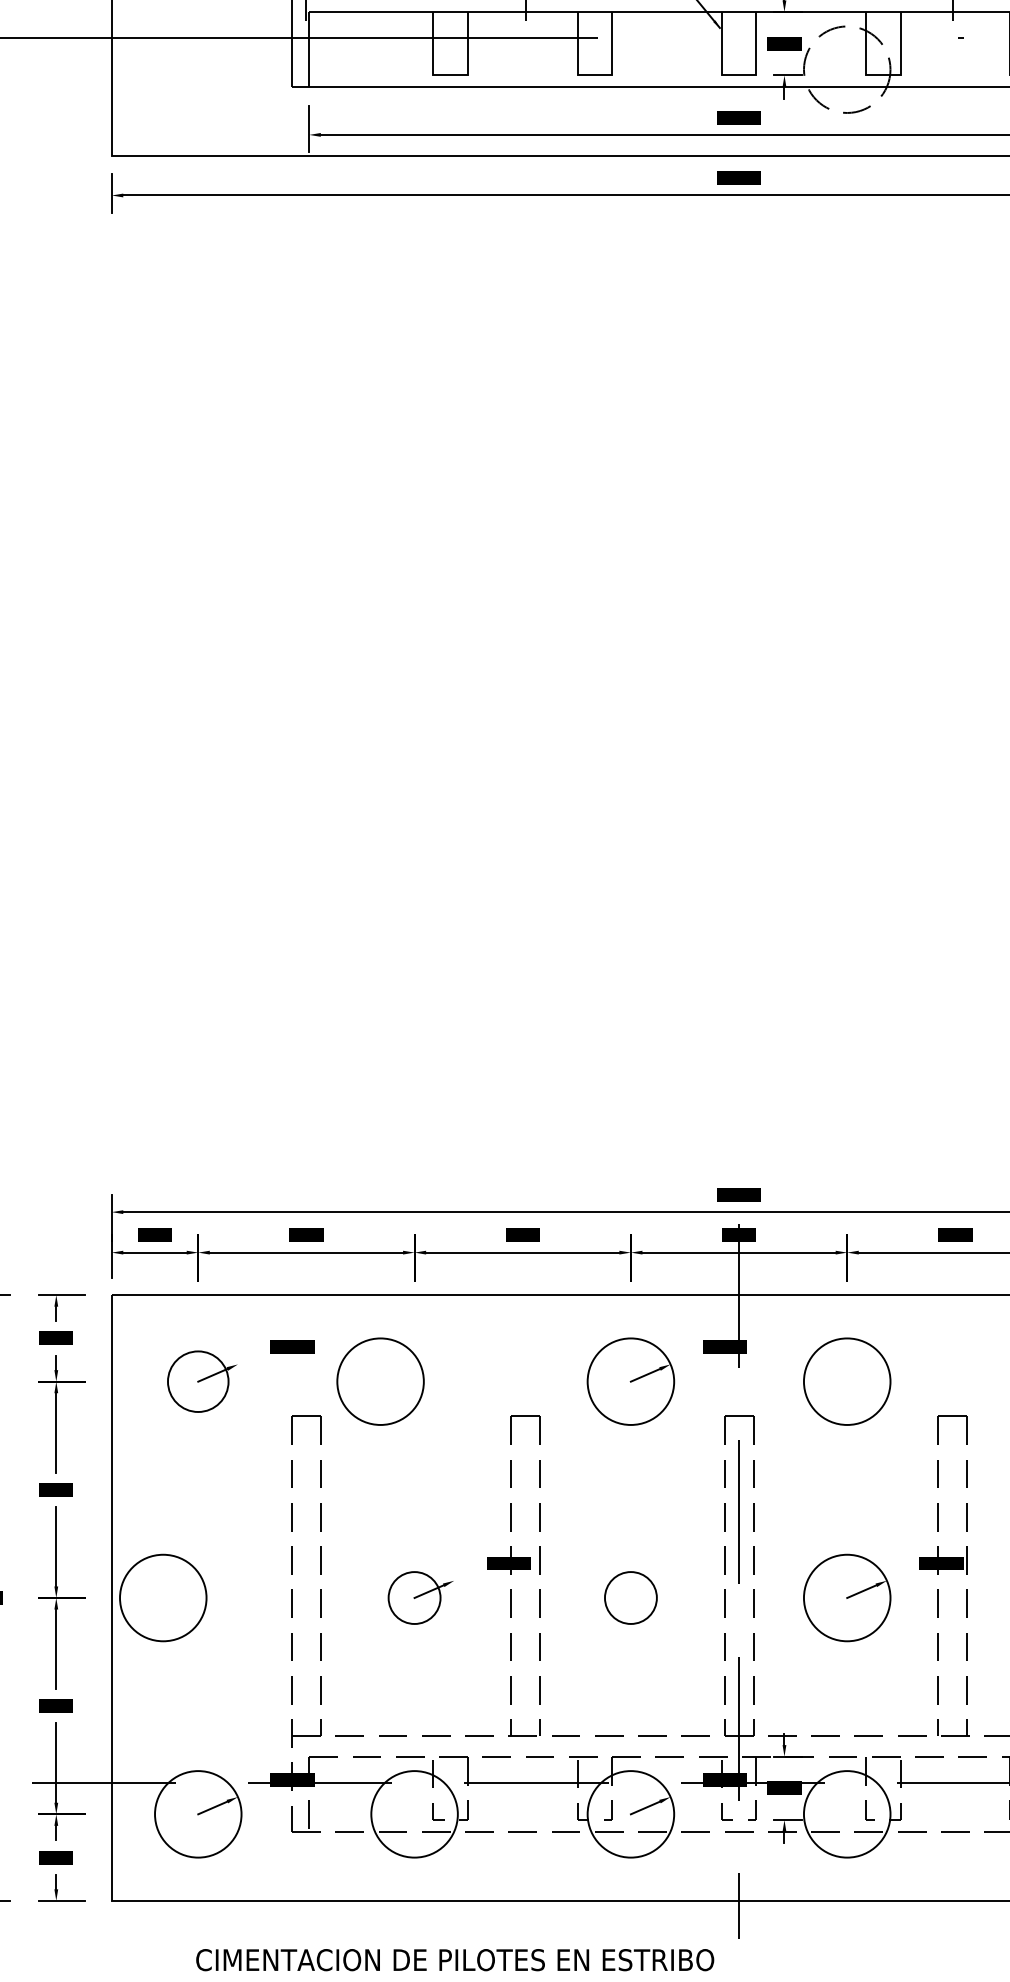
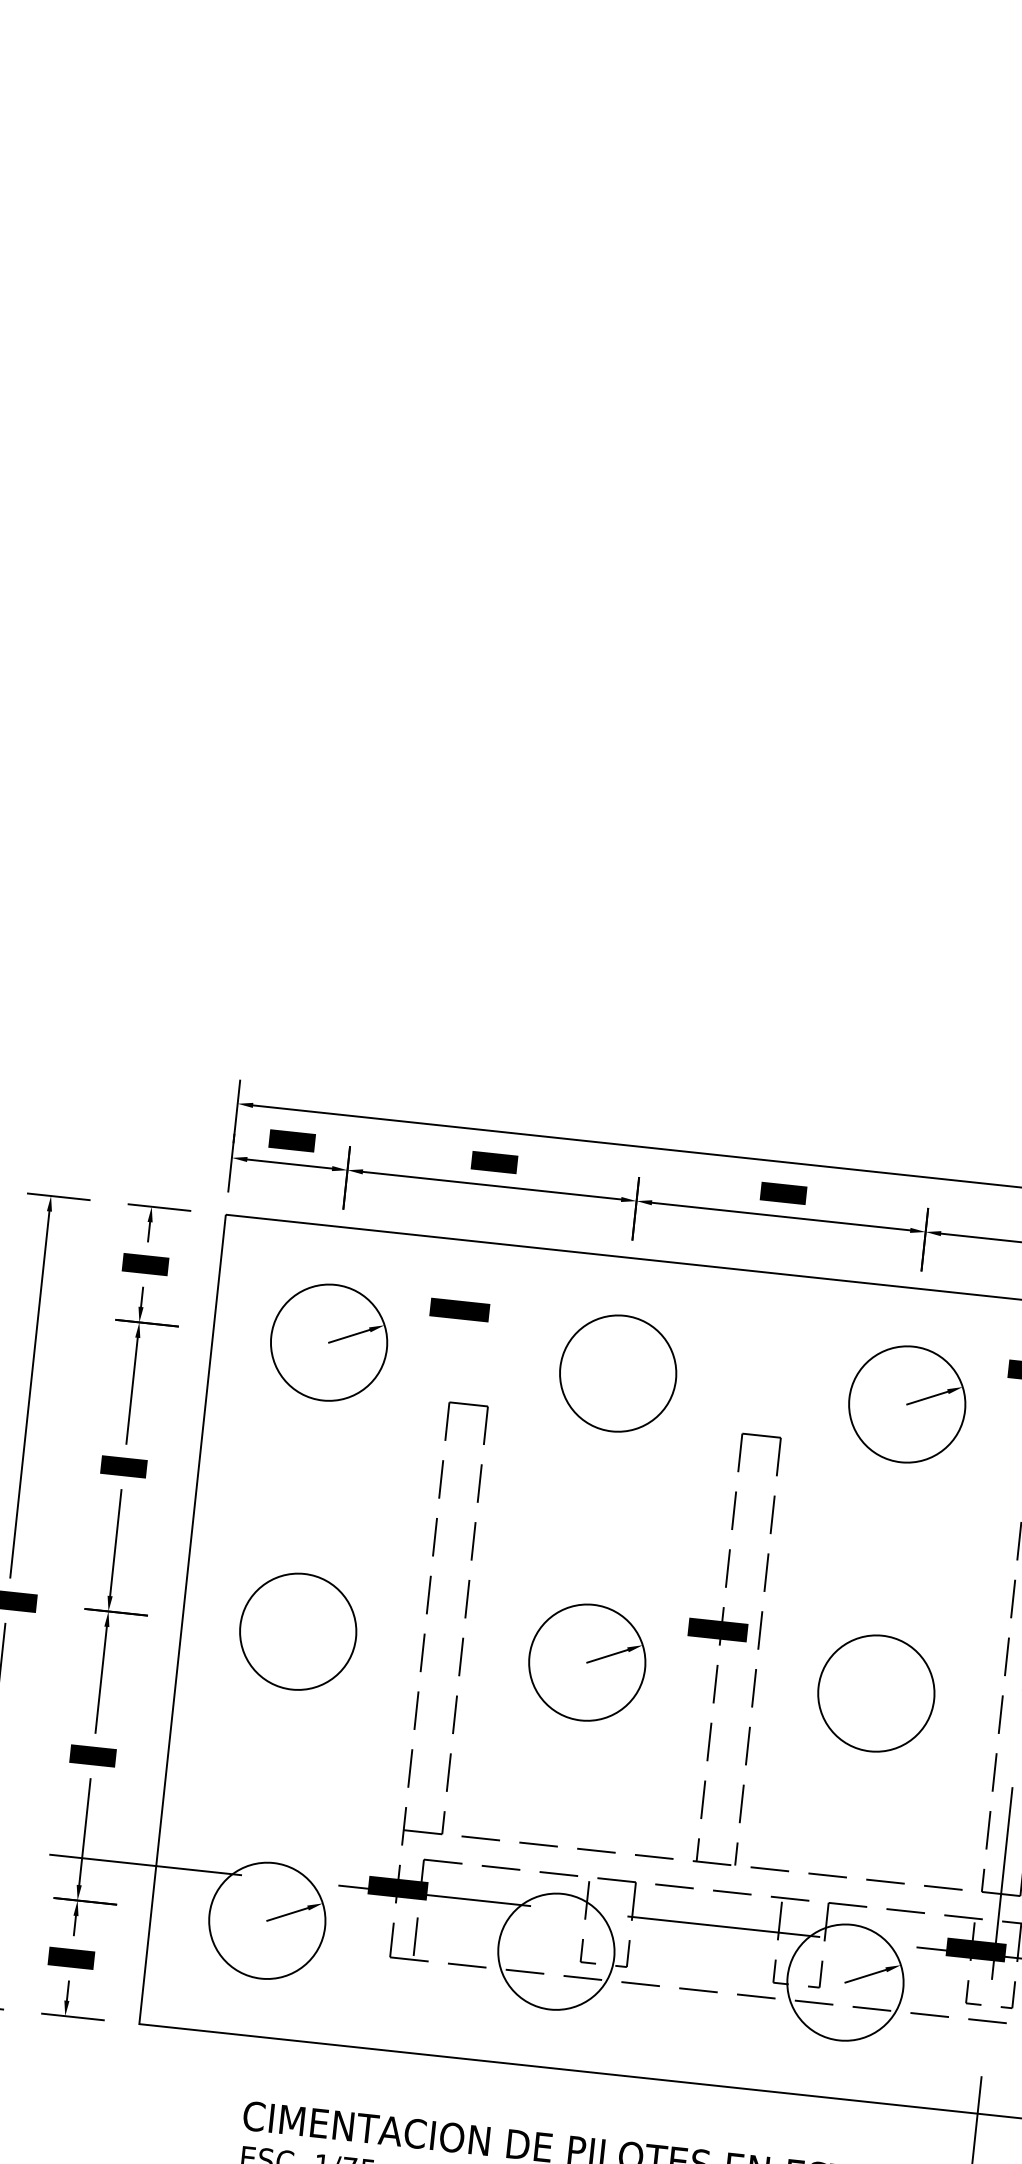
circle: (198, 1381) -> (329, 1342), size x1.43
circle: (380, 1381) -> (618, 1373), moved
circle: (163, 1597) -> (298, 1631), moved
circle: (414, 1597) -> (587, 1661), size x1.67
circle: (630, 1597) -> (875, 1692), size x1.67

